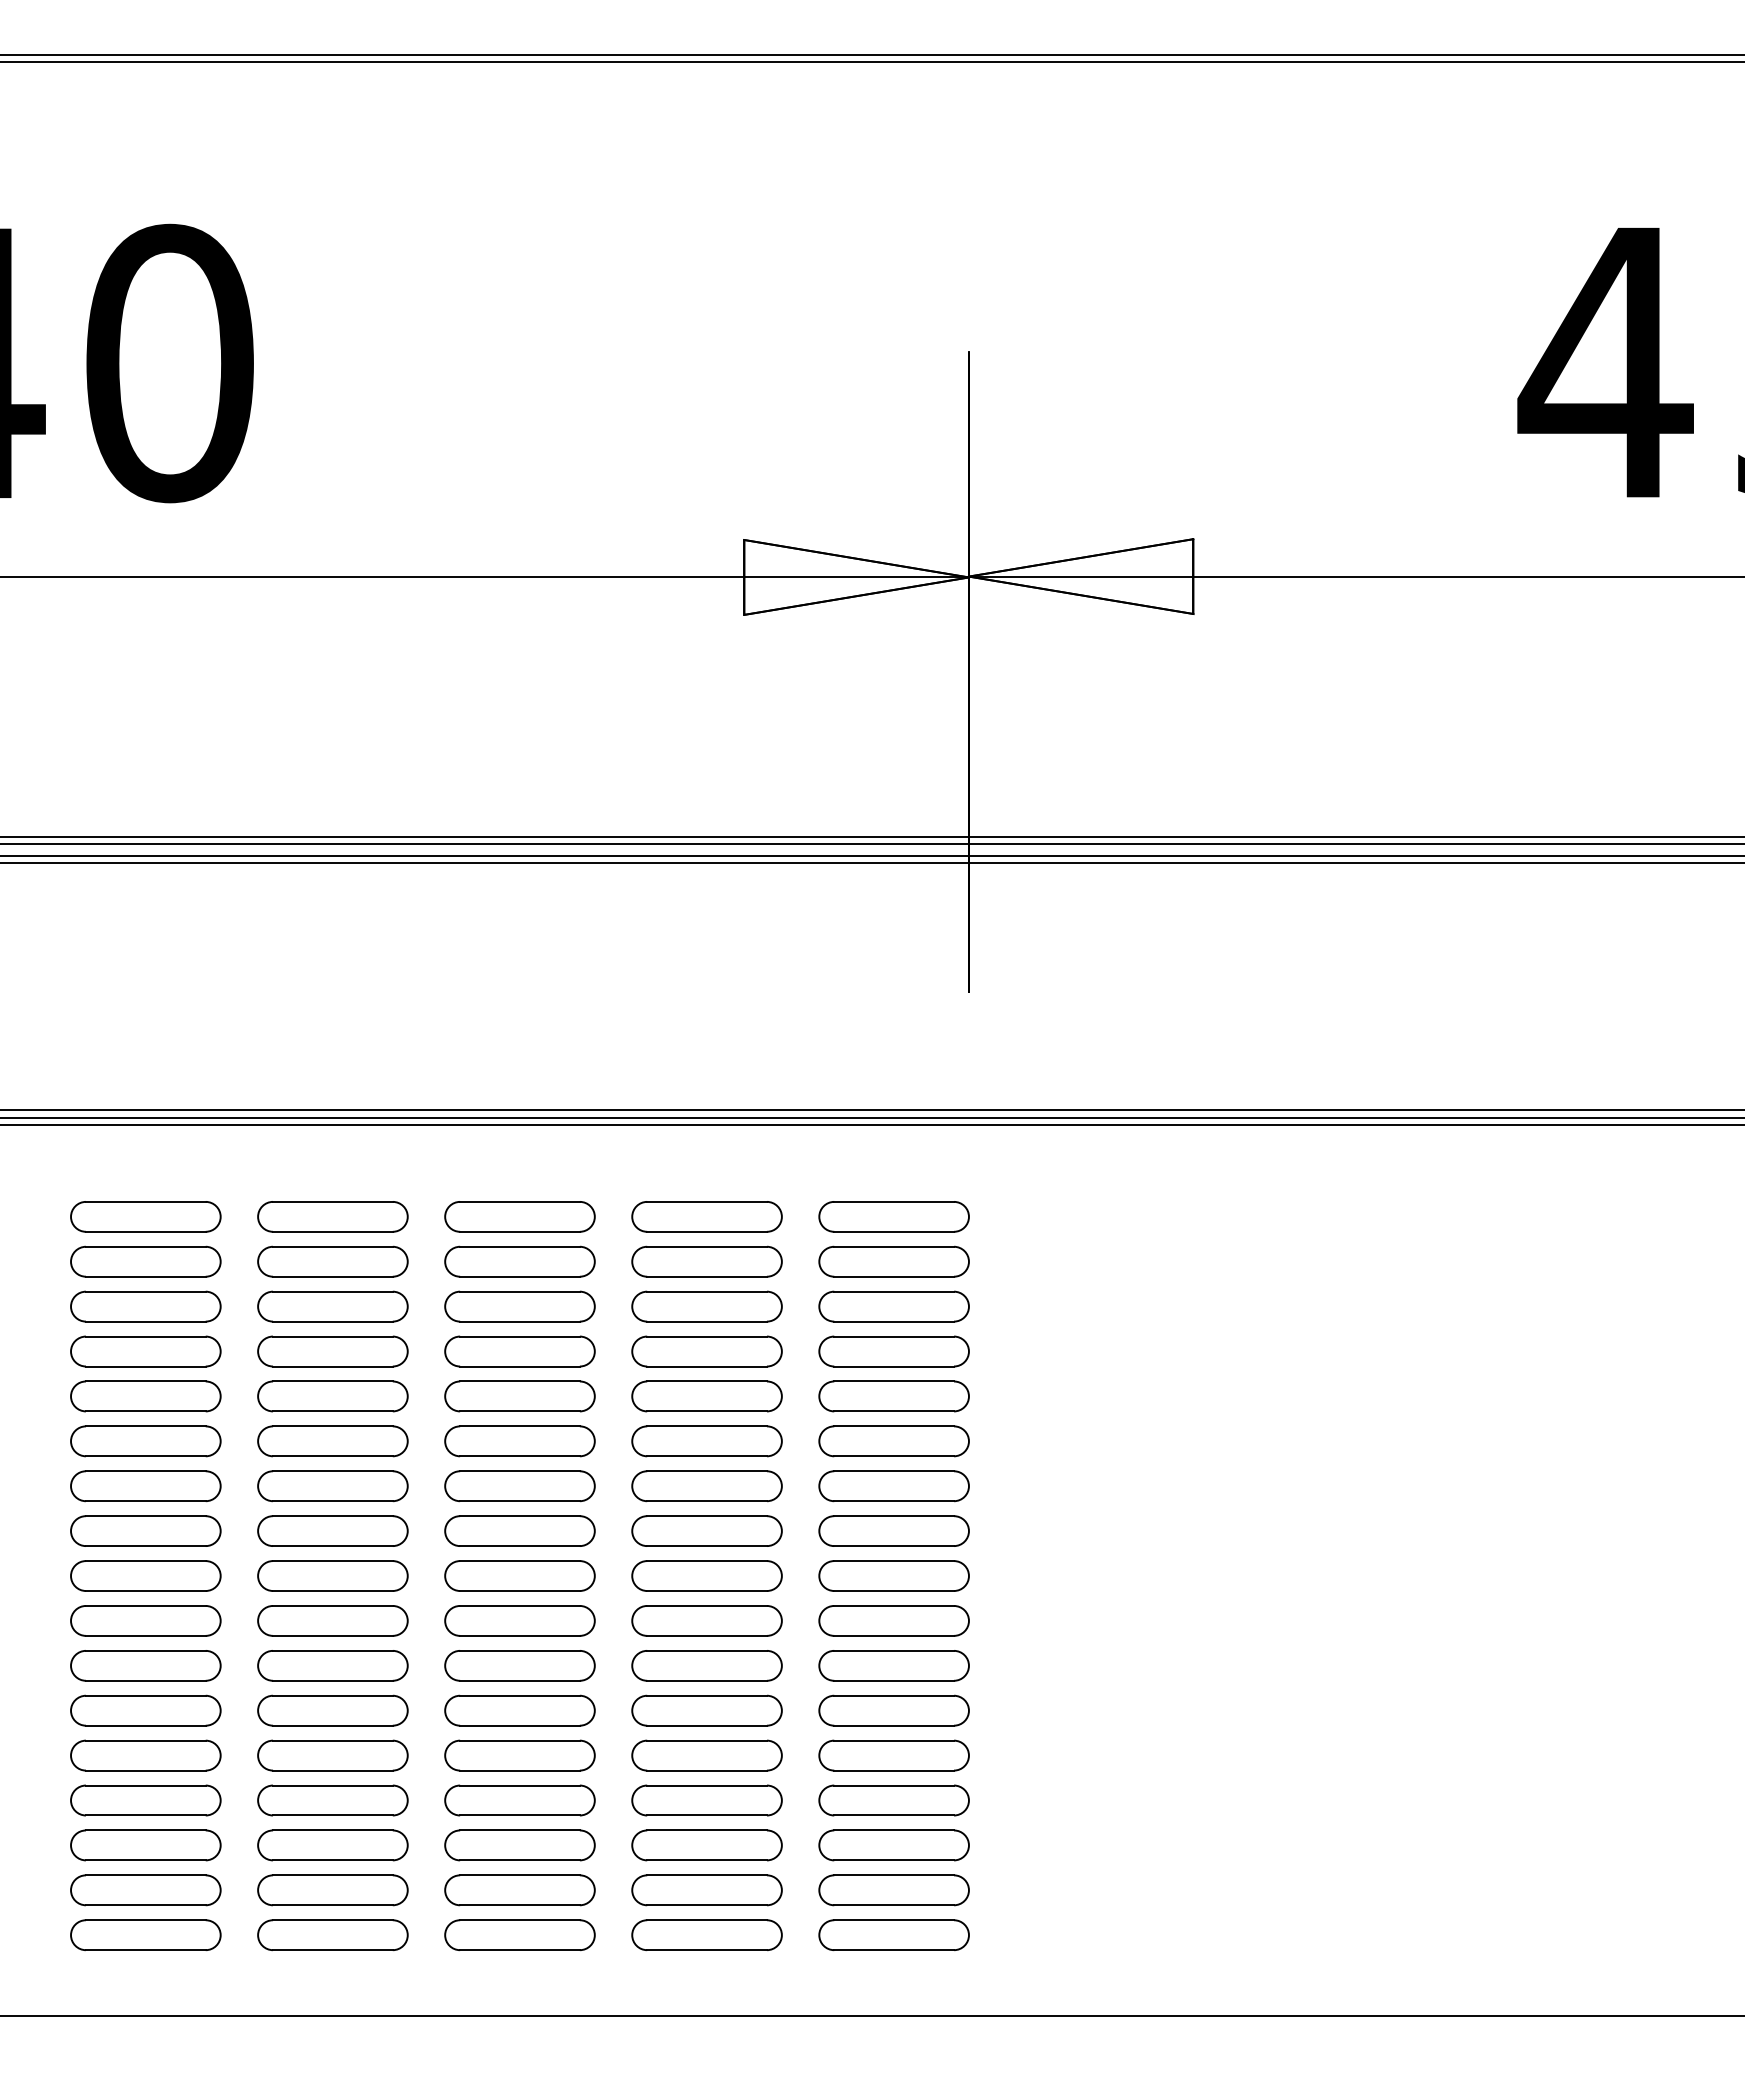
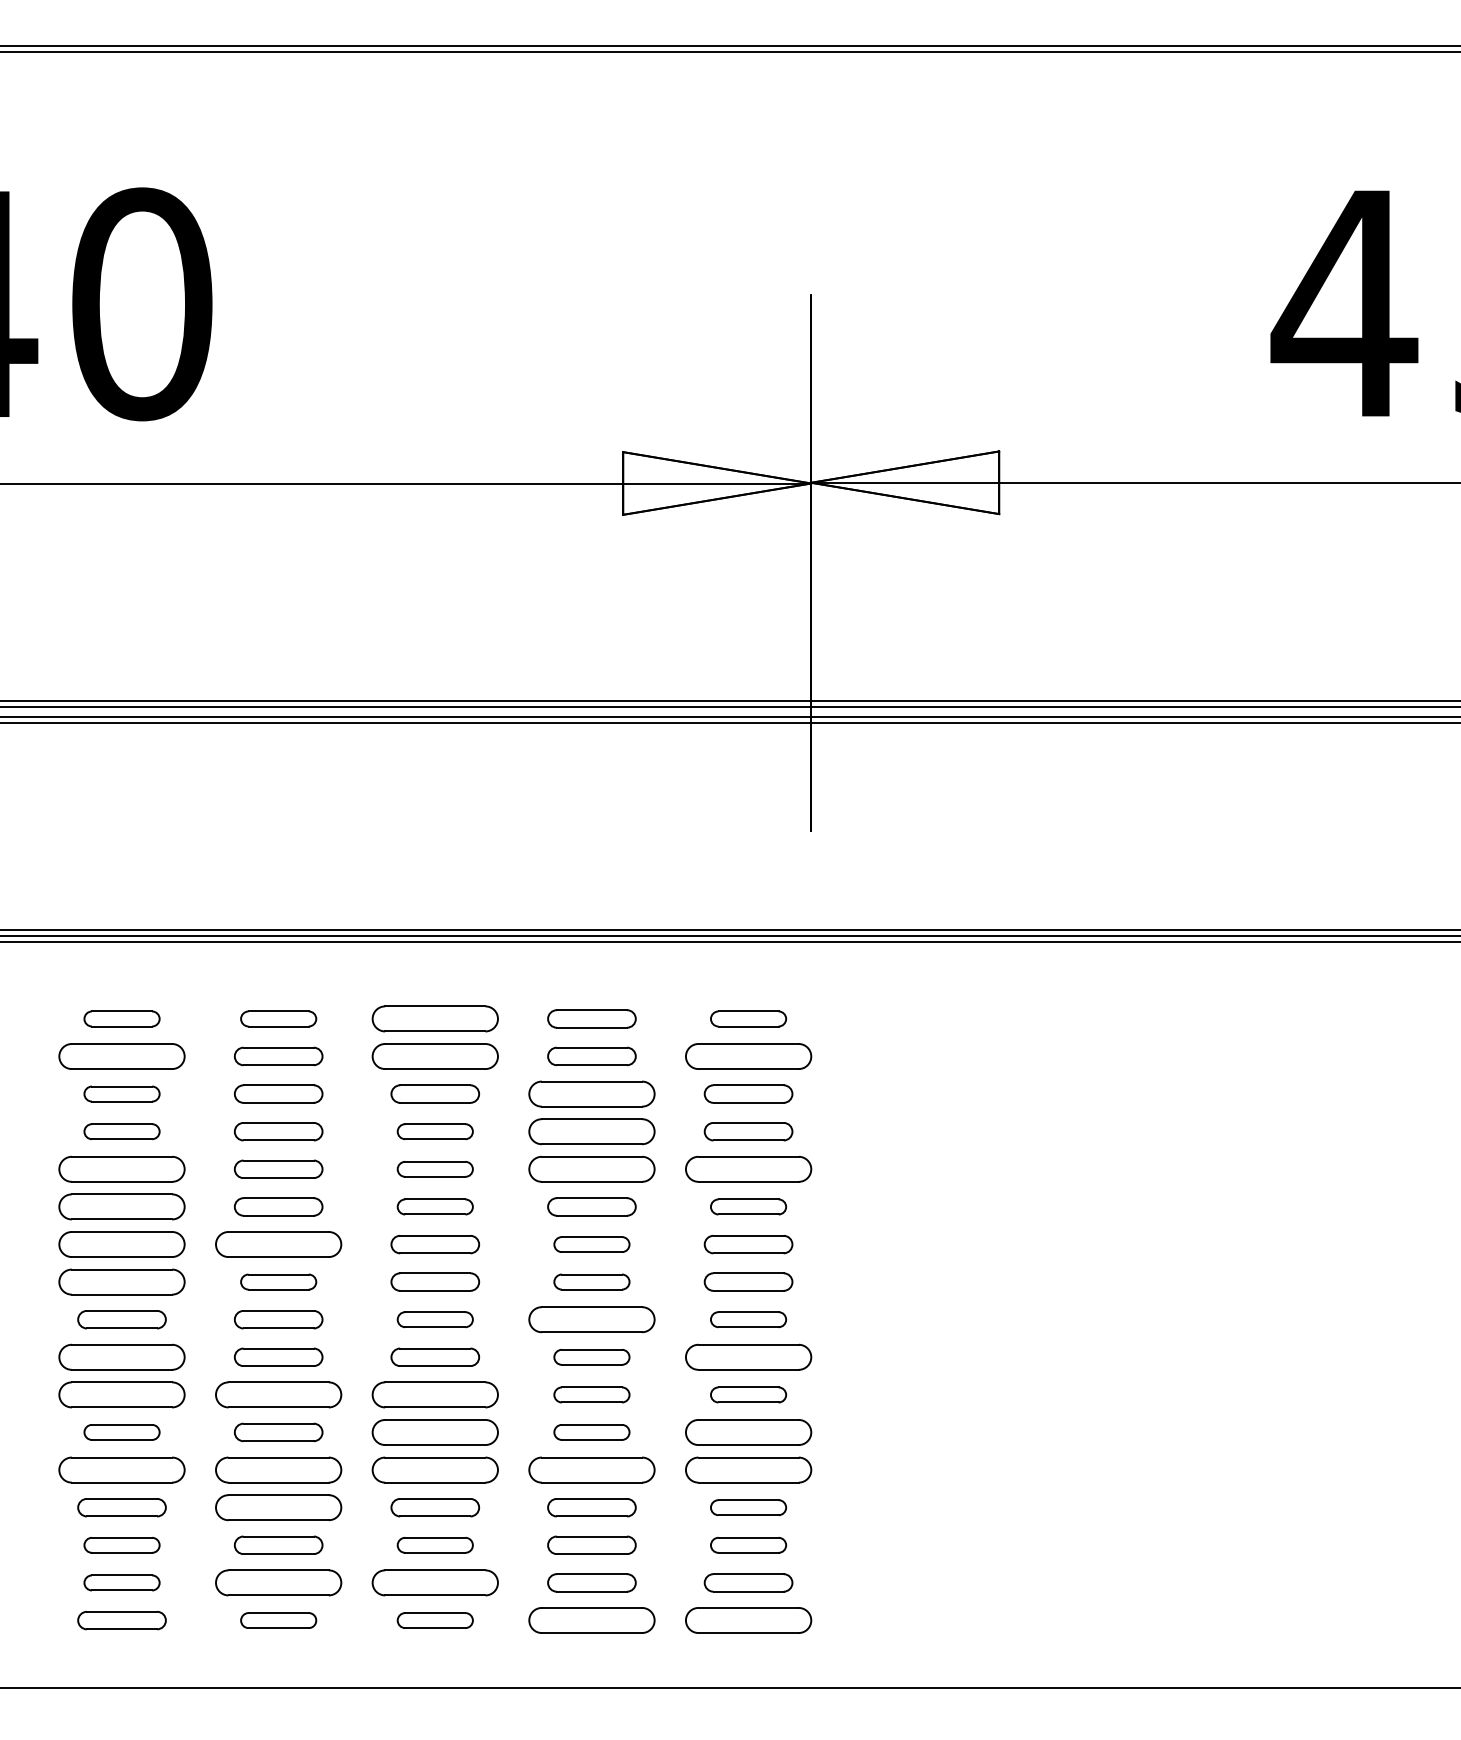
part: (145, 1216) -> (121, 1018), size x0.6
part: (332, 1216) -> (278, 1018), size x0.6
part: (706, 1216) -> (591, 1018), size x0.7
part: (893, 1216) -> (748, 1018), size x0.6
part: (332, 1261) -> (278, 1056), size x0.7
part: (706, 1261) -> (591, 1056), size x0.7
part: (145, 1306) -> (121, 1094), size x0.6
part: (332, 1306) -> (278, 1094), size x0.7
part: (519, 1306) -> (434, 1094), size x0.7
part: (893, 1306) -> (748, 1094), size x0.7
part: (145, 1351) -> (121, 1131), size x0.6
part: (332, 1351) -> (278, 1131), size x0.7
part: (519, 1351) -> (434, 1131), size x0.6
part: (893, 1351) -> (748, 1131), size x0.7
part: (332, 1396) -> (278, 1169), size x0.7
part: (519, 1396) -> (434, 1169), size x0.6
part: (332, 1441) -> (278, 1207), size x0.7
part: (519, 1441) -> (434, 1207), size x0.6
part: (706, 1441) -> (591, 1207), size x0.7
part: (893, 1441) -> (748, 1207), size x0.6
part: (519, 1486) -> (434, 1244), size x0.7
part: (706, 1486) -> (591, 1244), size x0.6
part: (893, 1486) -> (748, 1244), size x0.7
part: (332, 1530) -> (278, 1281), size x0.6
part: (519, 1530) -> (434, 1281), size x0.7
part: (706, 1530) -> (591, 1281), size x0.6
part: (893, 1530) -> (748, 1281), size x0.7
part: (145, 1575) -> (121, 1319), size x0.7
part: (332, 1575) -> (278, 1319), size x0.7
part: (519, 1575) -> (434, 1319), size x0.6
part: (893, 1575) -> (748, 1319), size x0.6
part: (332, 1620) -> (278, 1356), size x0.7
part: (519, 1620) -> (434, 1356), size x0.7
part: (706, 1620) -> (591, 1356), size x0.6
part: (706, 1665) -> (591, 1394), size x0.6
part: (893, 1665) -> (748, 1394), size x0.6
part: (145, 1710) -> (121, 1432), size x0.6
part: (332, 1710) -> (278, 1432), size x0.7
part: (706, 1710) -> (591, 1432), size x0.6
part: (145, 1800) -> (121, 1507), size x0.7
part: (519, 1800) -> (434, 1507), size x0.7
part: (706, 1800) -> (591, 1507), size x0.7
part: (893, 1800) -> (748, 1507), size x0.6
part: (145, 1845) -> (121, 1545), size x0.6
part: (332, 1845) -> (278, 1545), size x0.7
part: (519, 1845) -> (434, 1545), size x0.6
part: (706, 1845) -> (591, 1545), size x0.7
part: (893, 1845) -> (748, 1545), size x0.6
part: (145, 1890) -> (121, 1583), size x0.6
part: (706, 1890) -> (591, 1583), size x0.7
part: (893, 1890) -> (748, 1583), size x0.7
part: (145, 1935) -> (121, 1620), size x0.7
part: (332, 1935) -> (278, 1620), size x0.6
part: (519, 1935) -> (434, 1620), size x0.6

